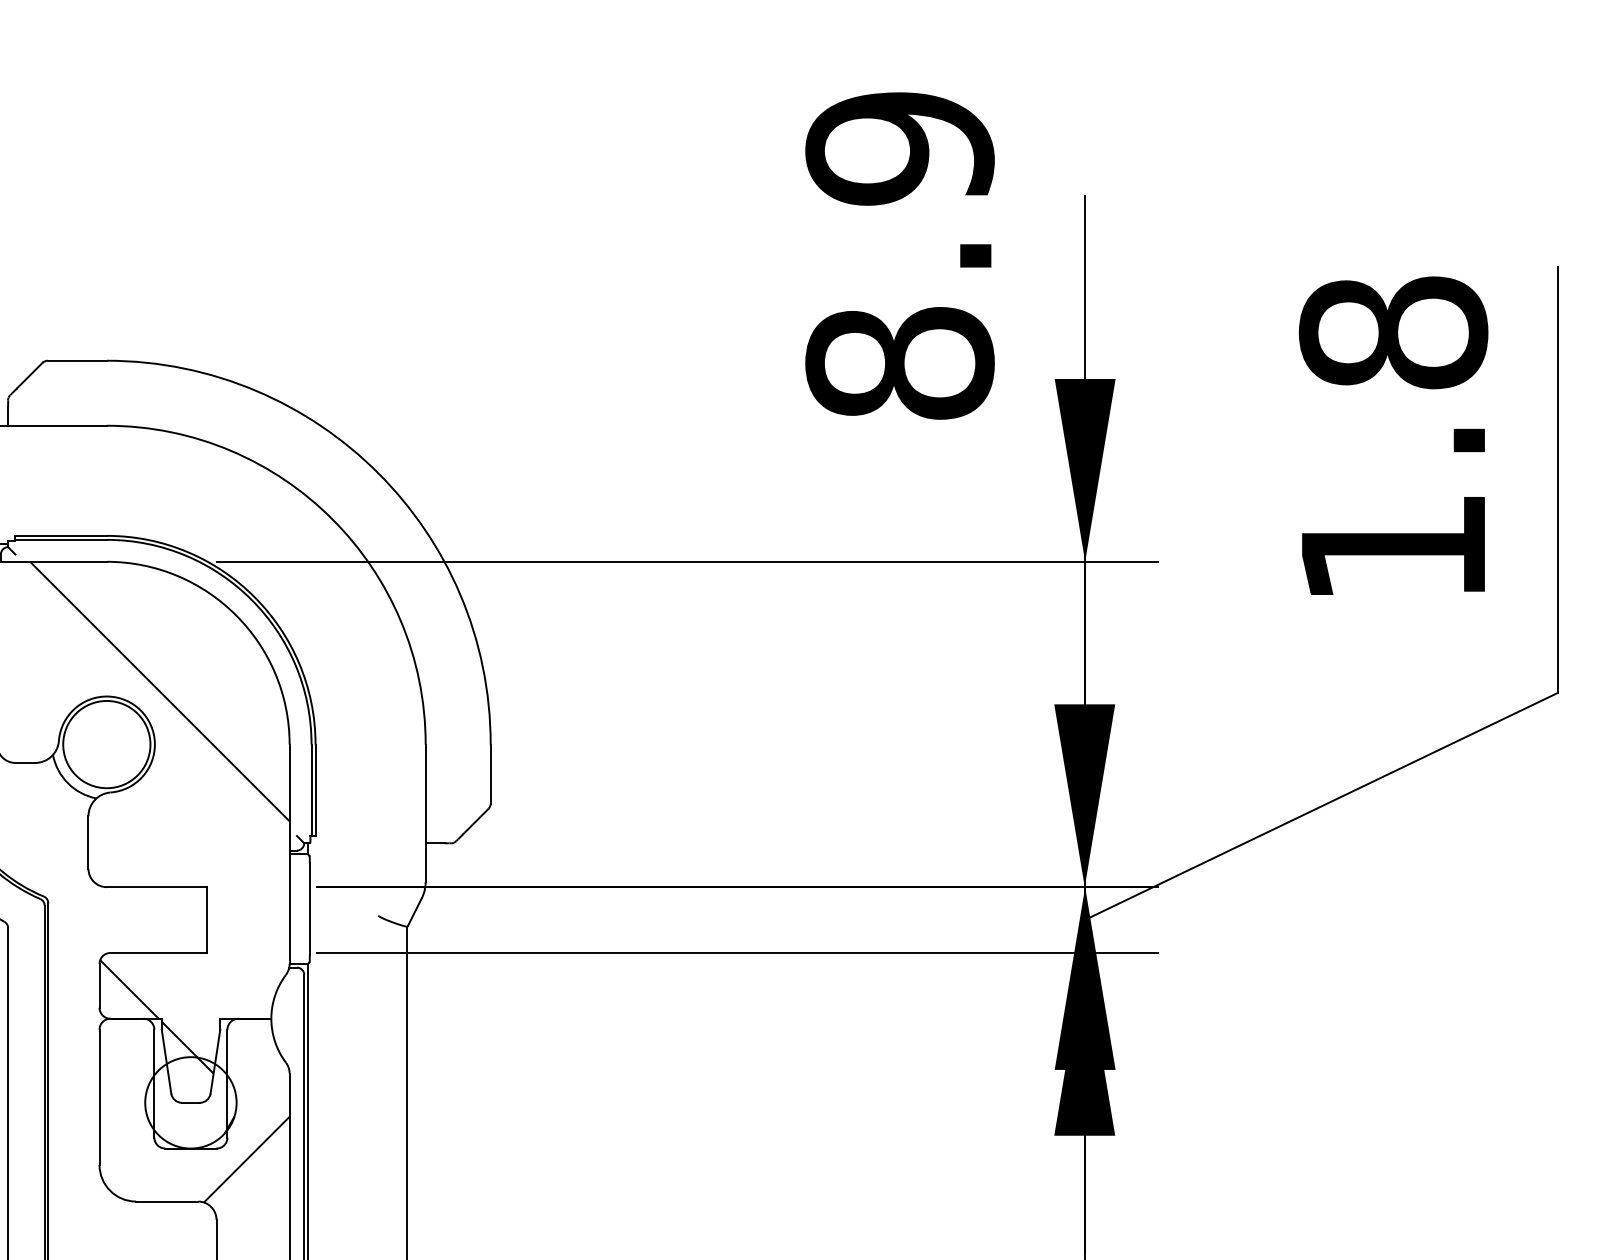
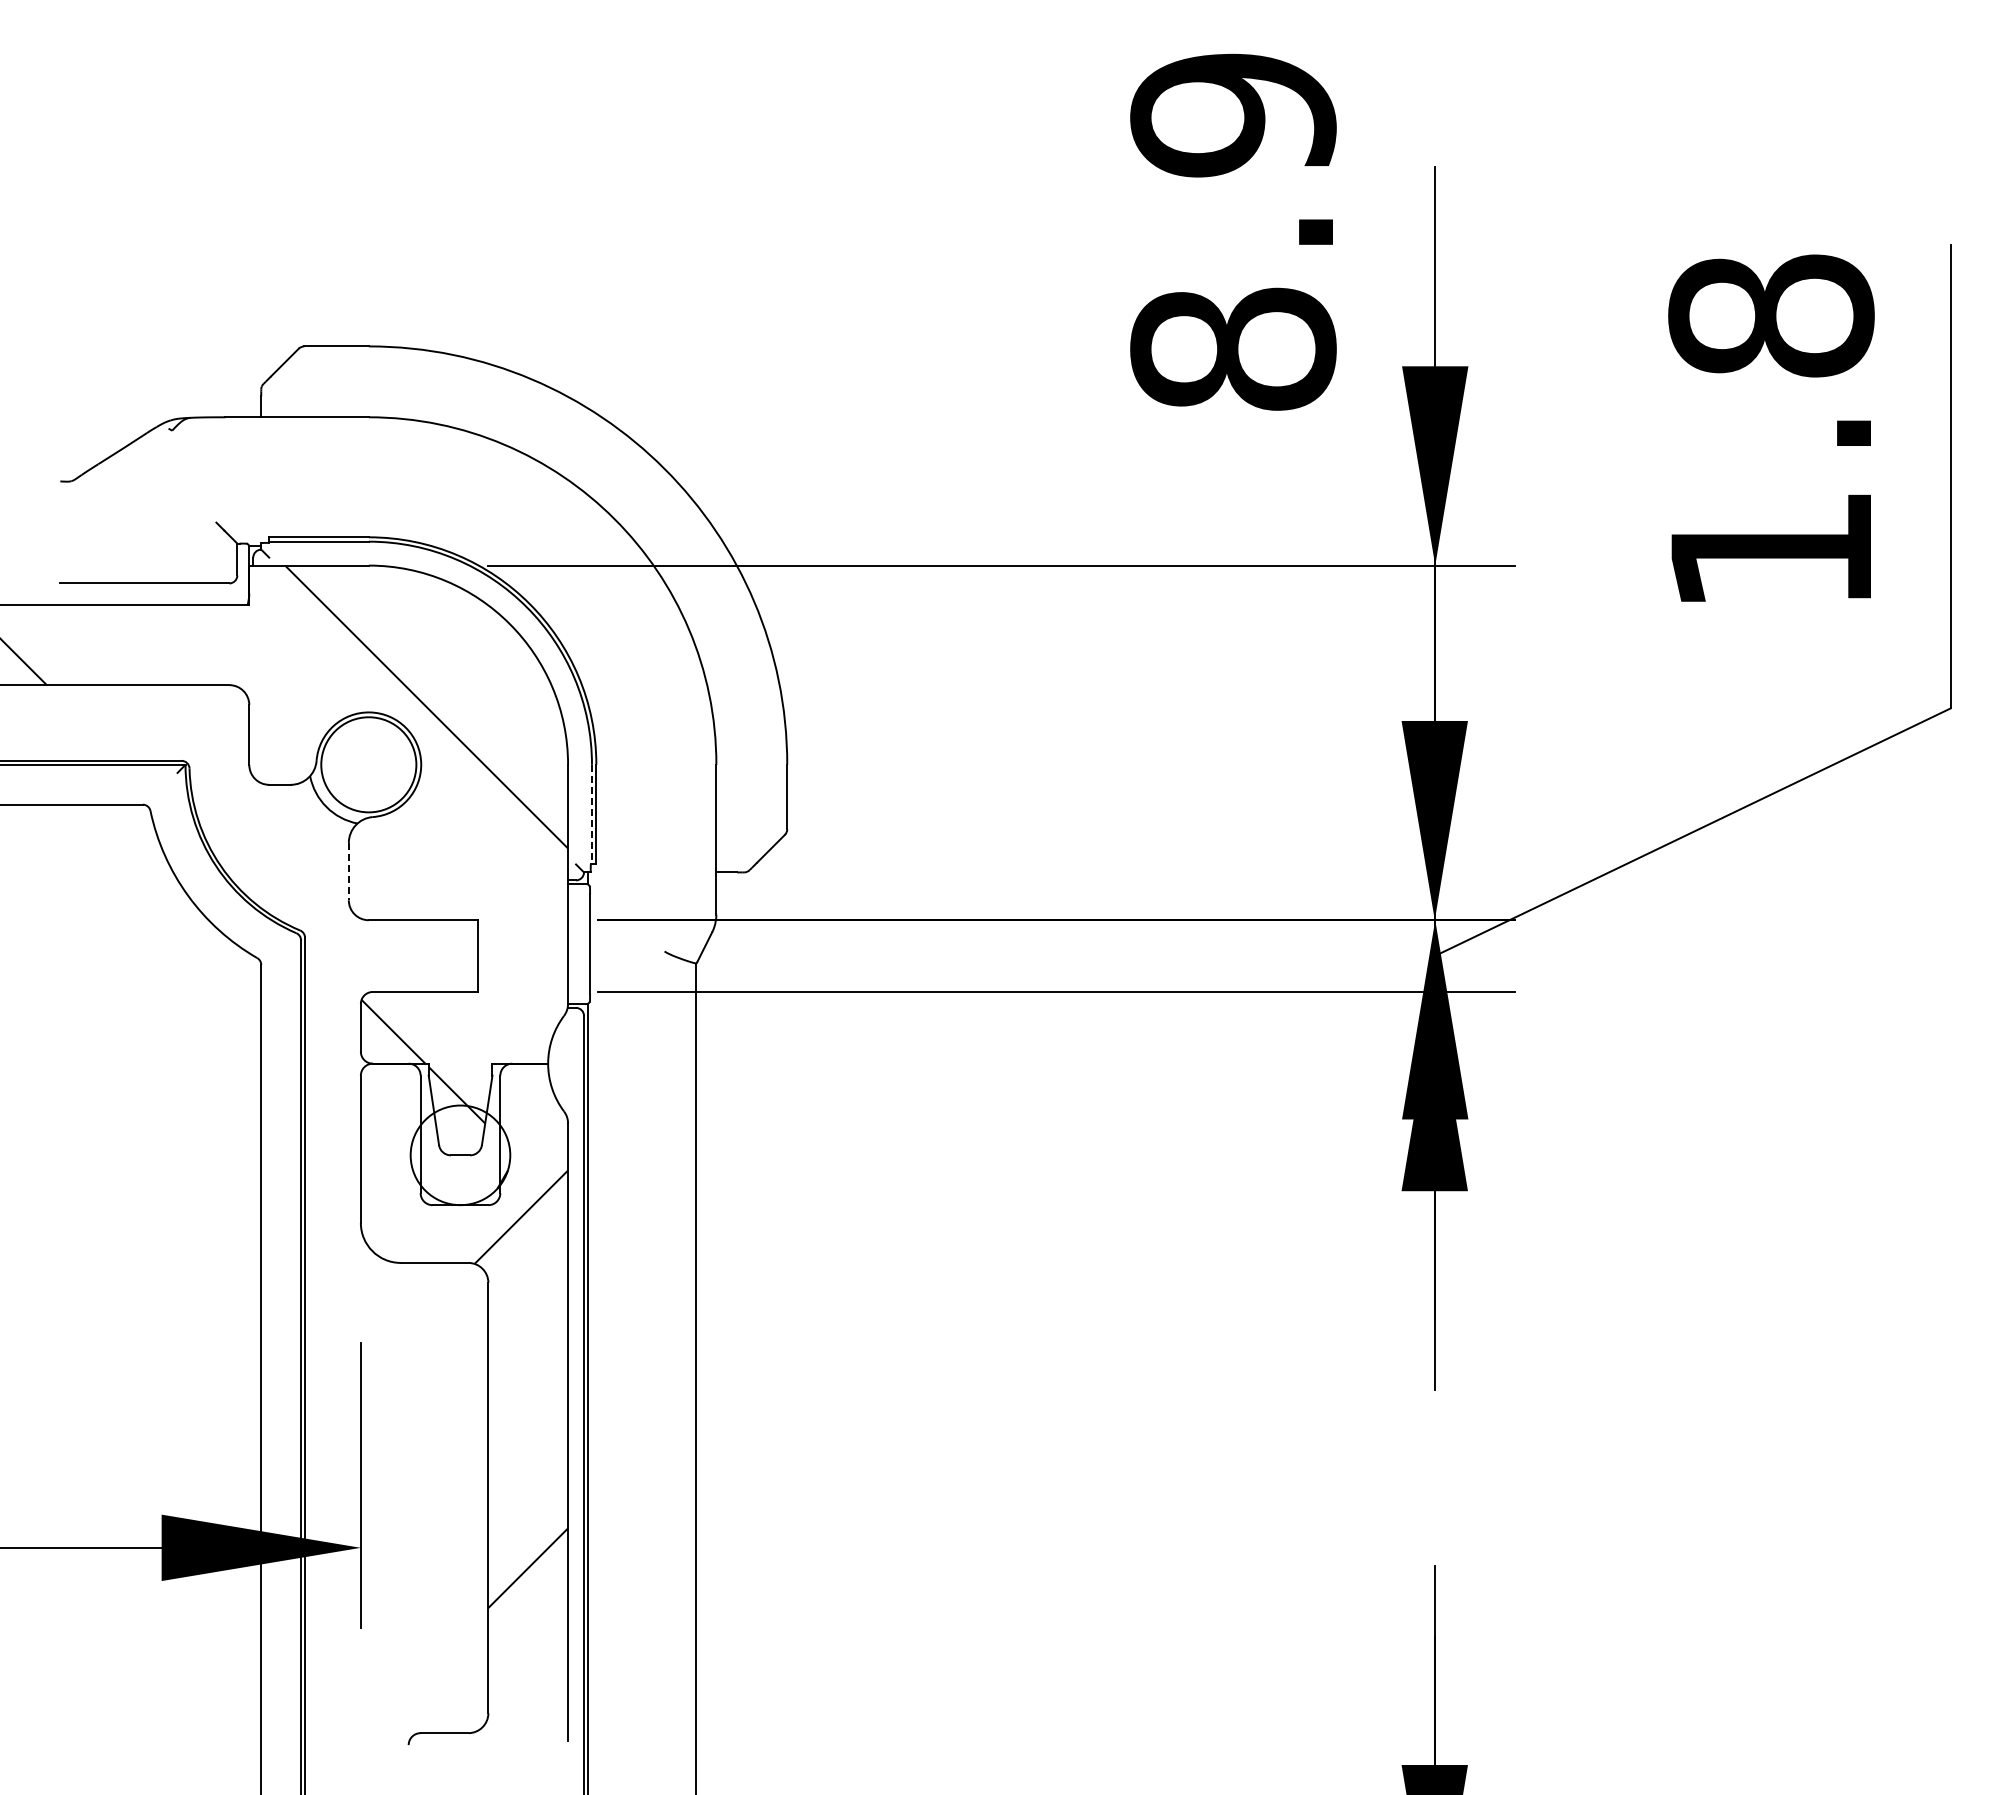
line: (311, 790) -> (591, 814), solid -> dashed
line: (88, 842) -> (348, 871), solid -> dashed

